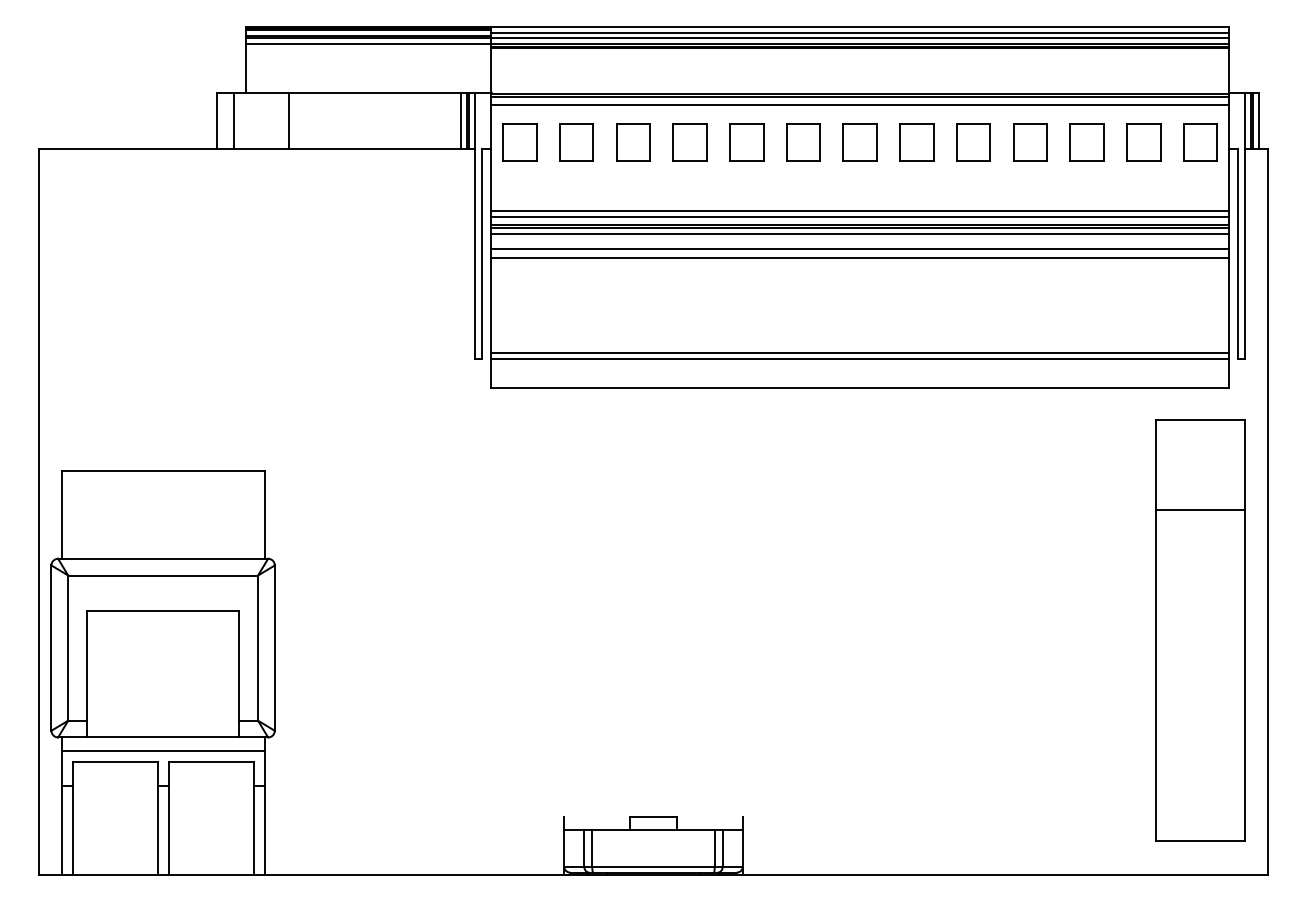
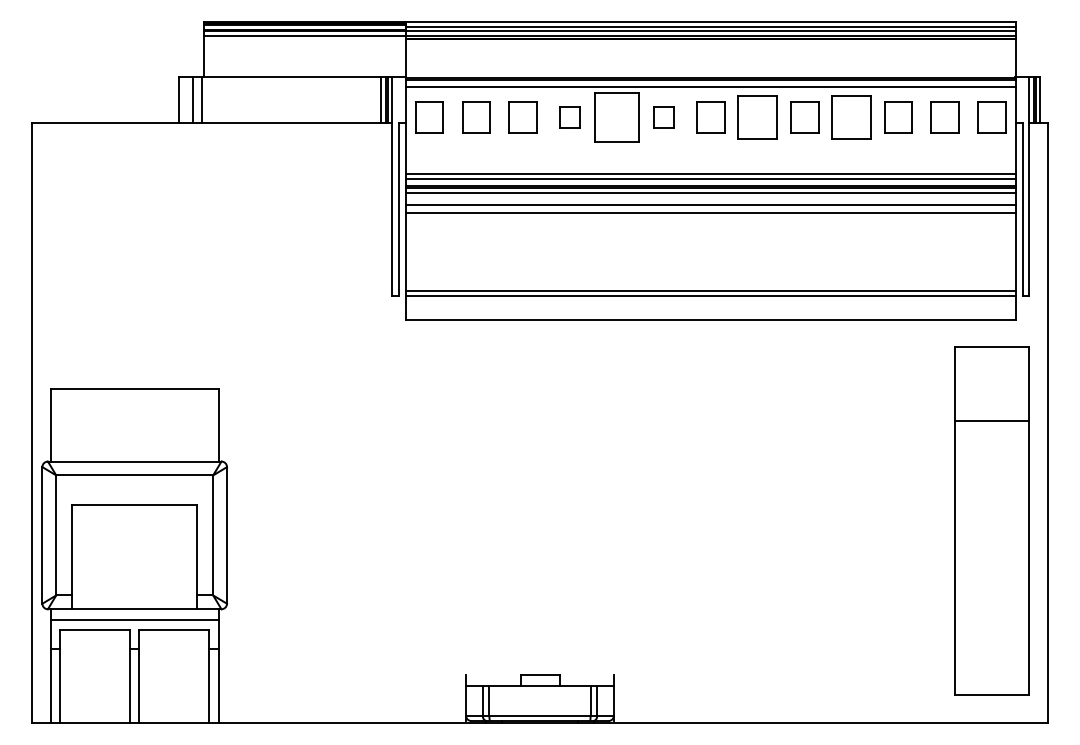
line: (289, 120) -> (201, 99), moved
part: (689, 142) -> (569, 117), size x0.7
part: (746, 142) -> (616, 117), size x1.6
part: (803, 142) -> (663, 117), size x0.7
part: (916, 142) -> (757, 117), size x1.4
part: (1030, 142) -> (851, 117), size x1.4

